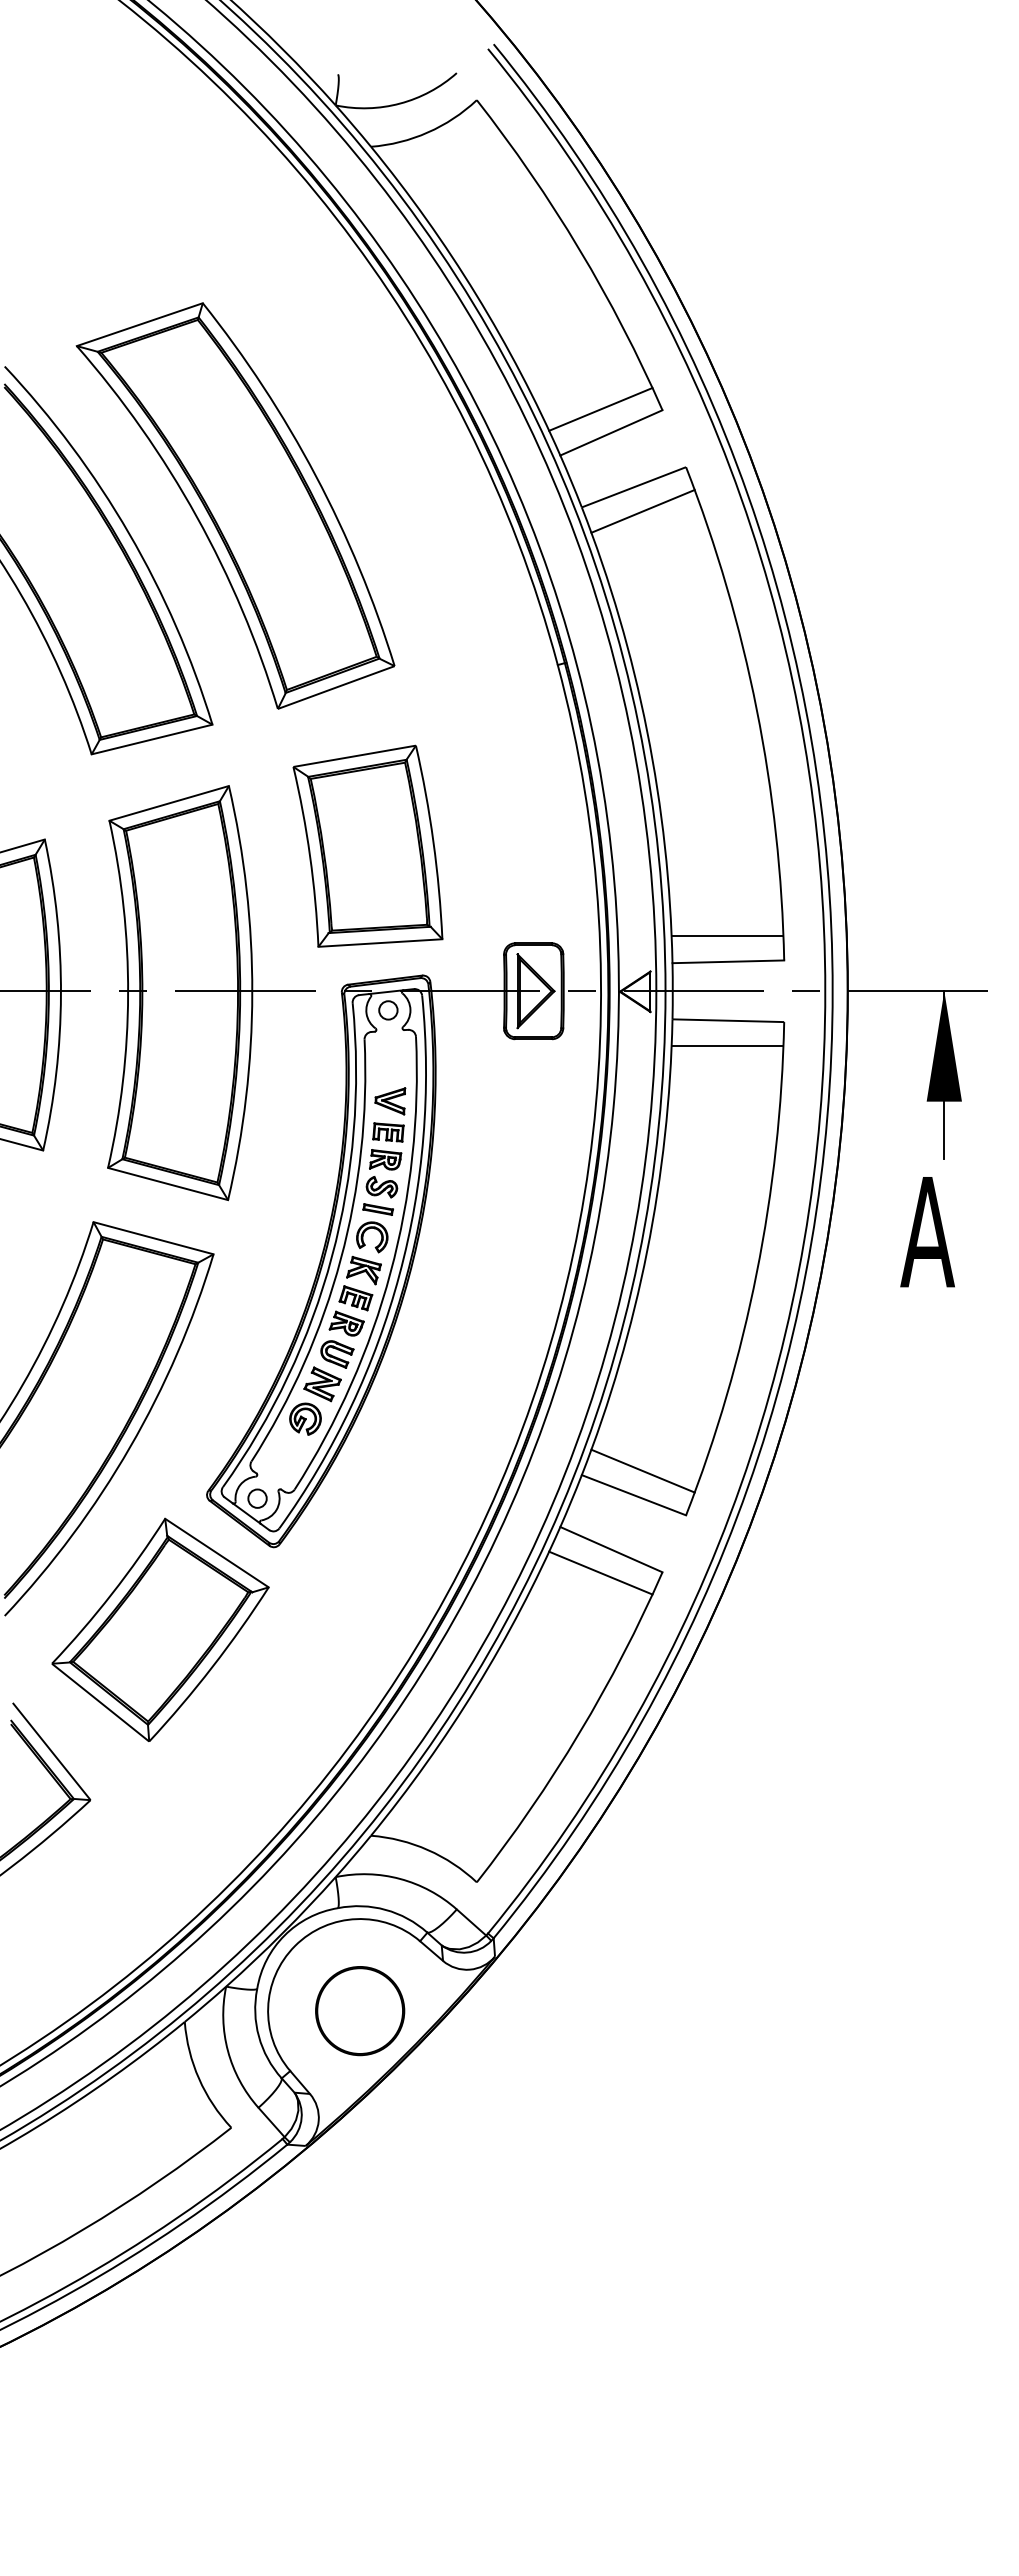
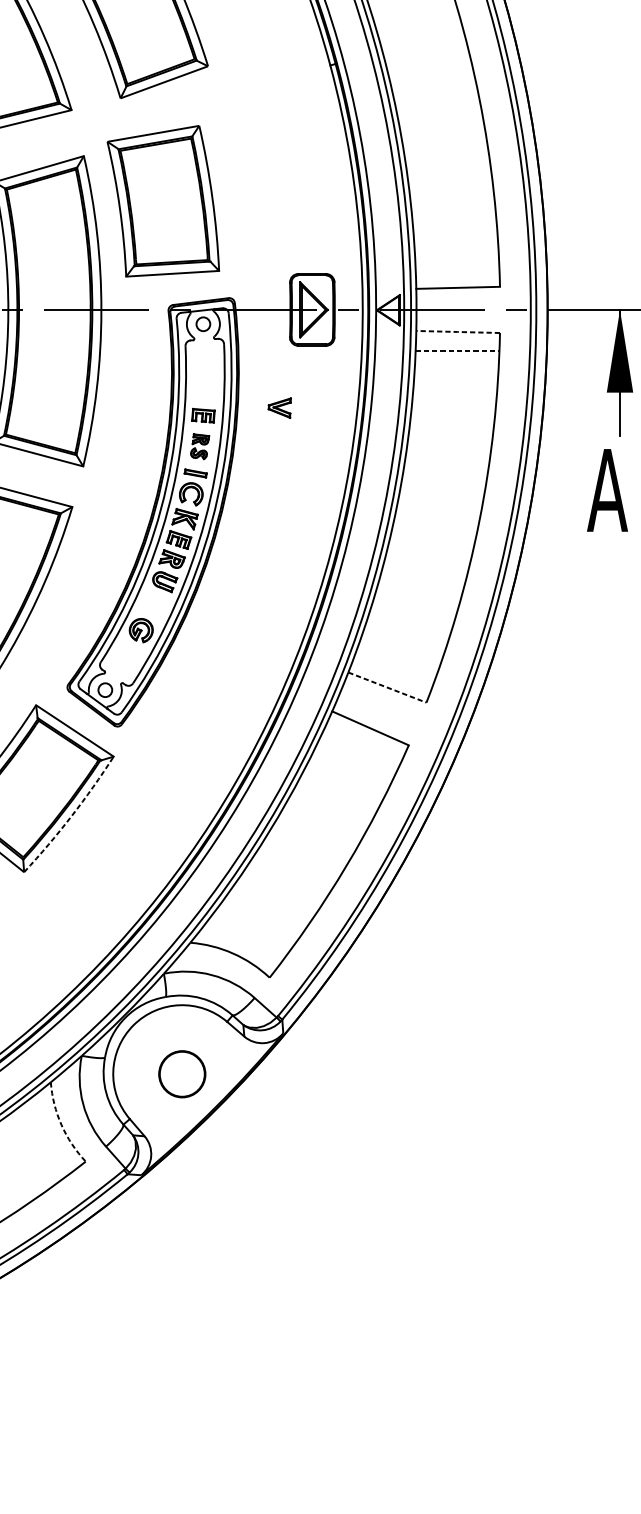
part: (367, 845) -> (163, 200), moved
line: (727, 936) -> (457, 268), removed
line: (727, 1020) -> (457, 331), solid -> dashed
line: (727, 1046) -> (457, 351), solid -> dashed
part: (390, 1101) -> (279, 408), moved
part: (383, 1173) -> (199, 446), size x0.7
part: (322, 1384) -> (154, 604), removed
line: (642, 1470) -> (393, 669), removed
line: (633, 1495) -> (387, 687), solid -> dashed
line: (600, 1572) -> (362, 745), removed
arc: (212, 1667) -> (71, 816), solid -> dashed
part: (360, 2011) -> (182, 1074), size x0.7
arc: (199, 2078) -> (61, 1124), solid -> dashed

